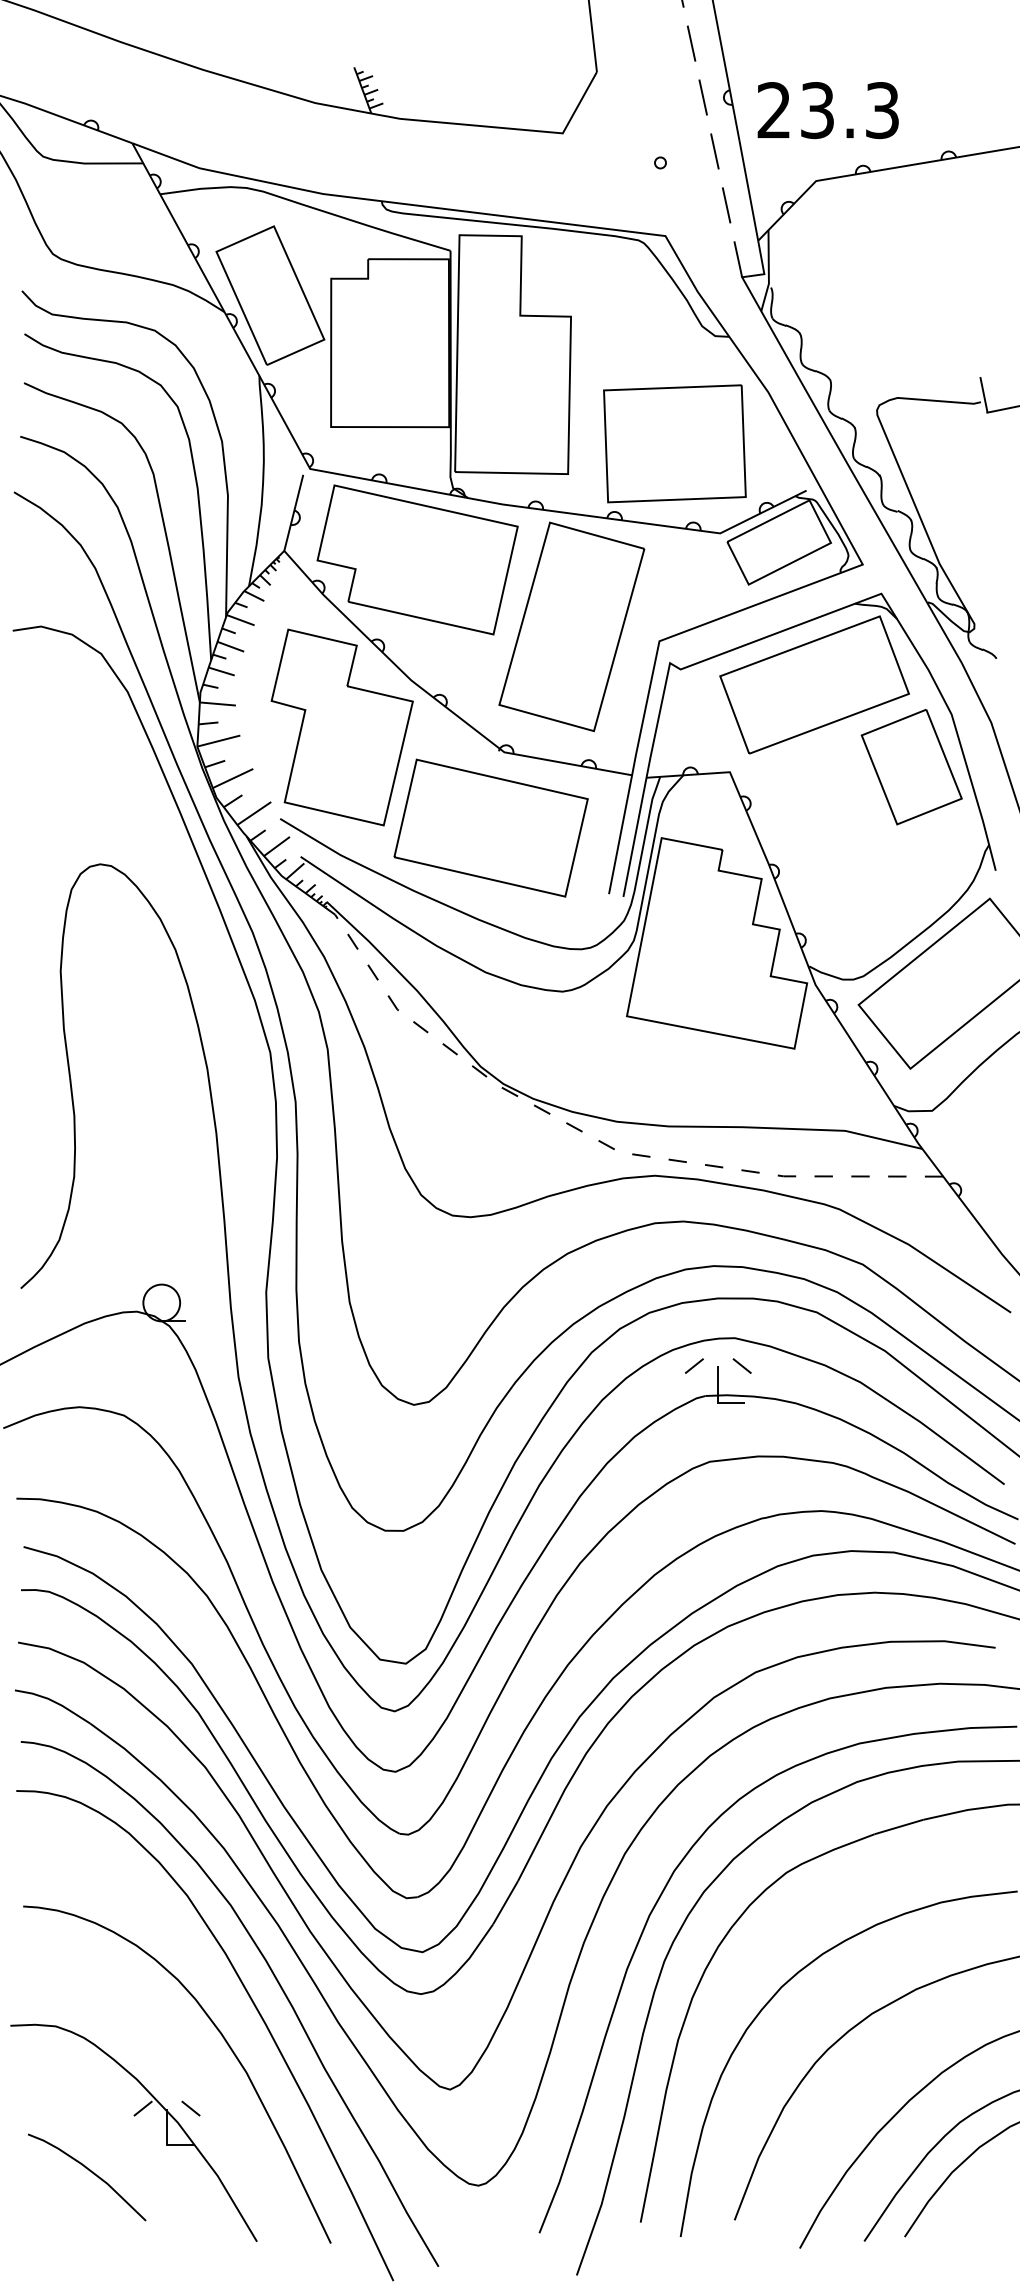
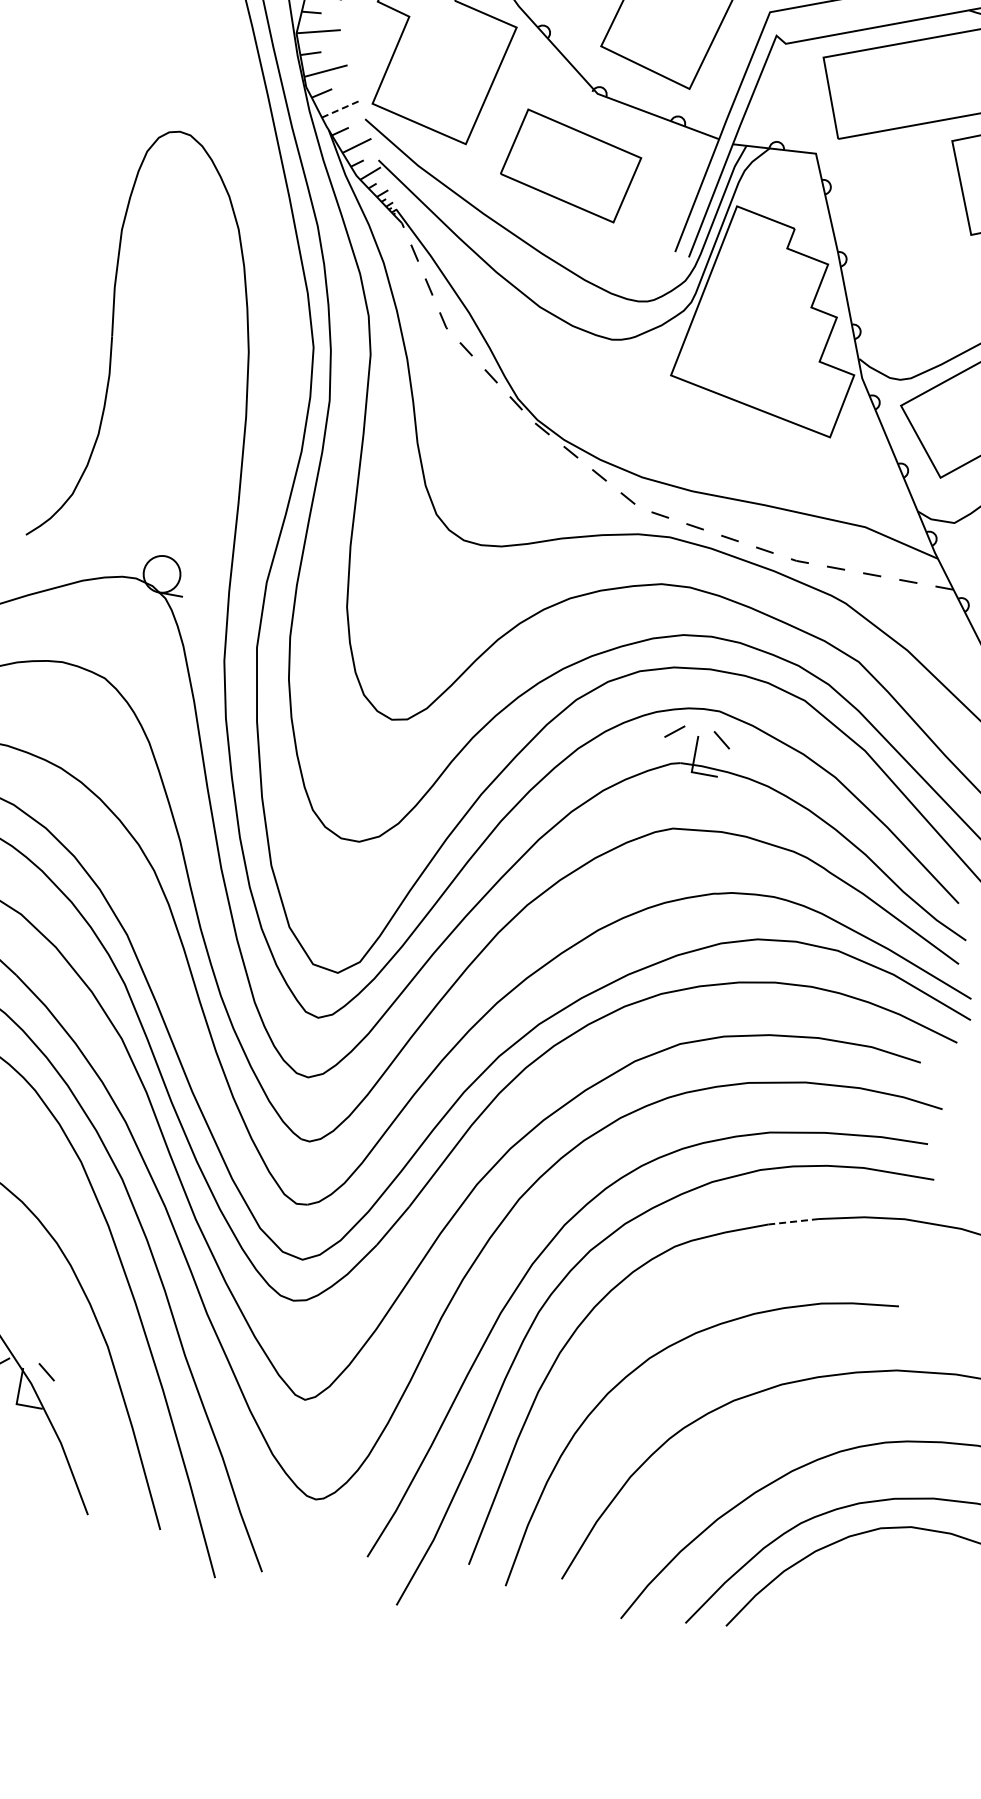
line: (254, 813) -> (340, 109), solid -> dashed
part: (490, 827) -> (570, 165), size x0.7
line: (898, 1827) -> (793, 1222), solid -> dashed

